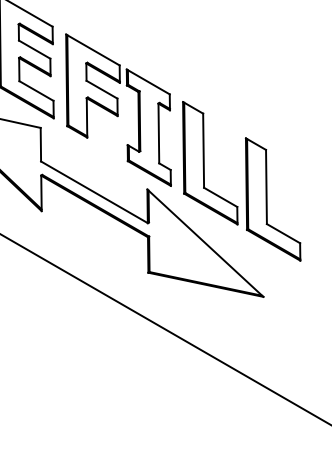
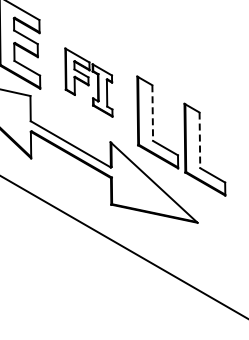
part: (118, 109) -> (88, 82), size x0.6
line: (203, 151) -> (152, 113), solid -> dashed
line: (265, 187) -> (199, 140), solid -> dashed

